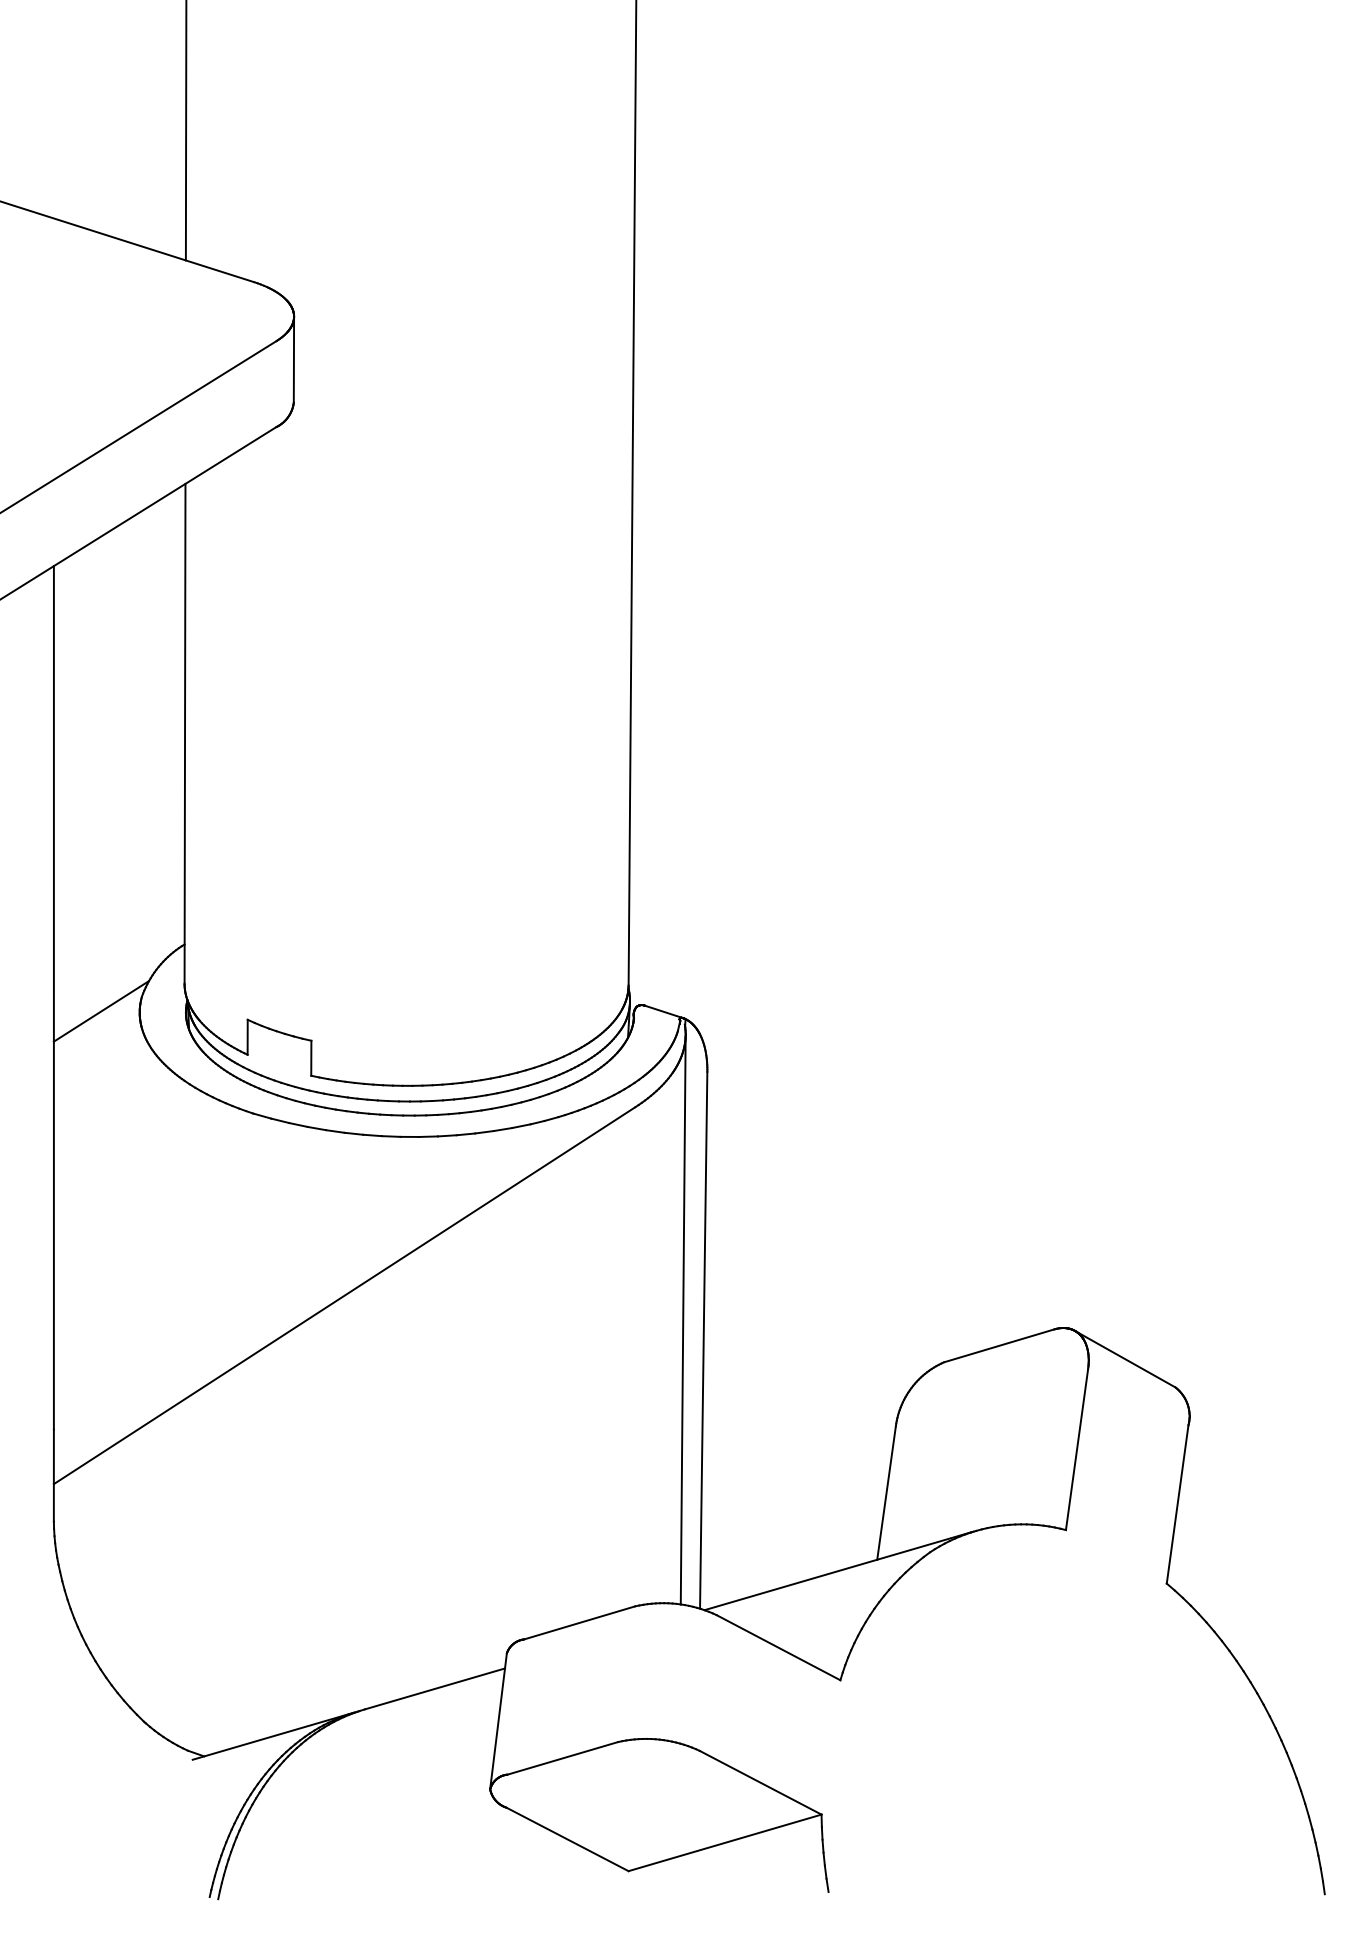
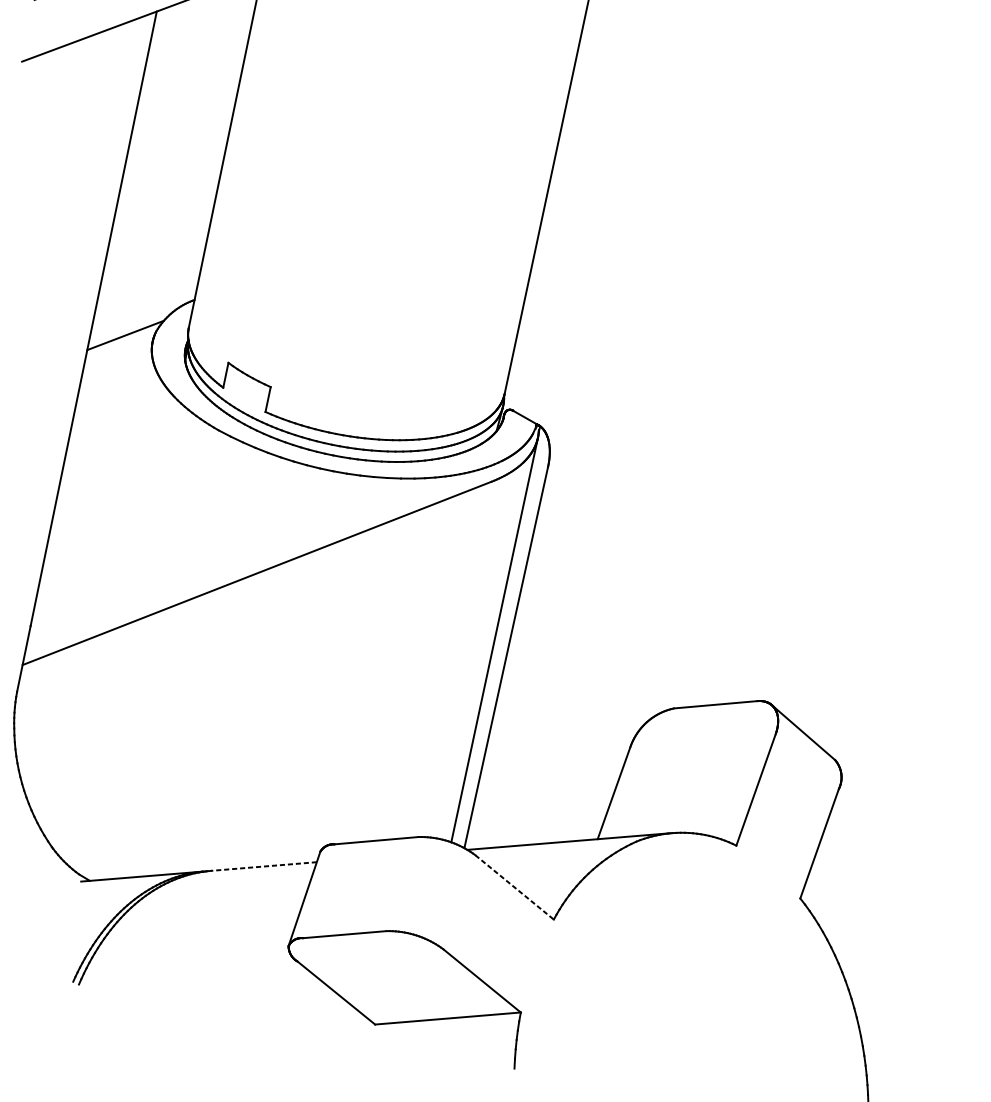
line: (778, 1647) -> (514, 887), solid -> dashed
line: (434, 1688) -> (263, 866), solid -> dashed

